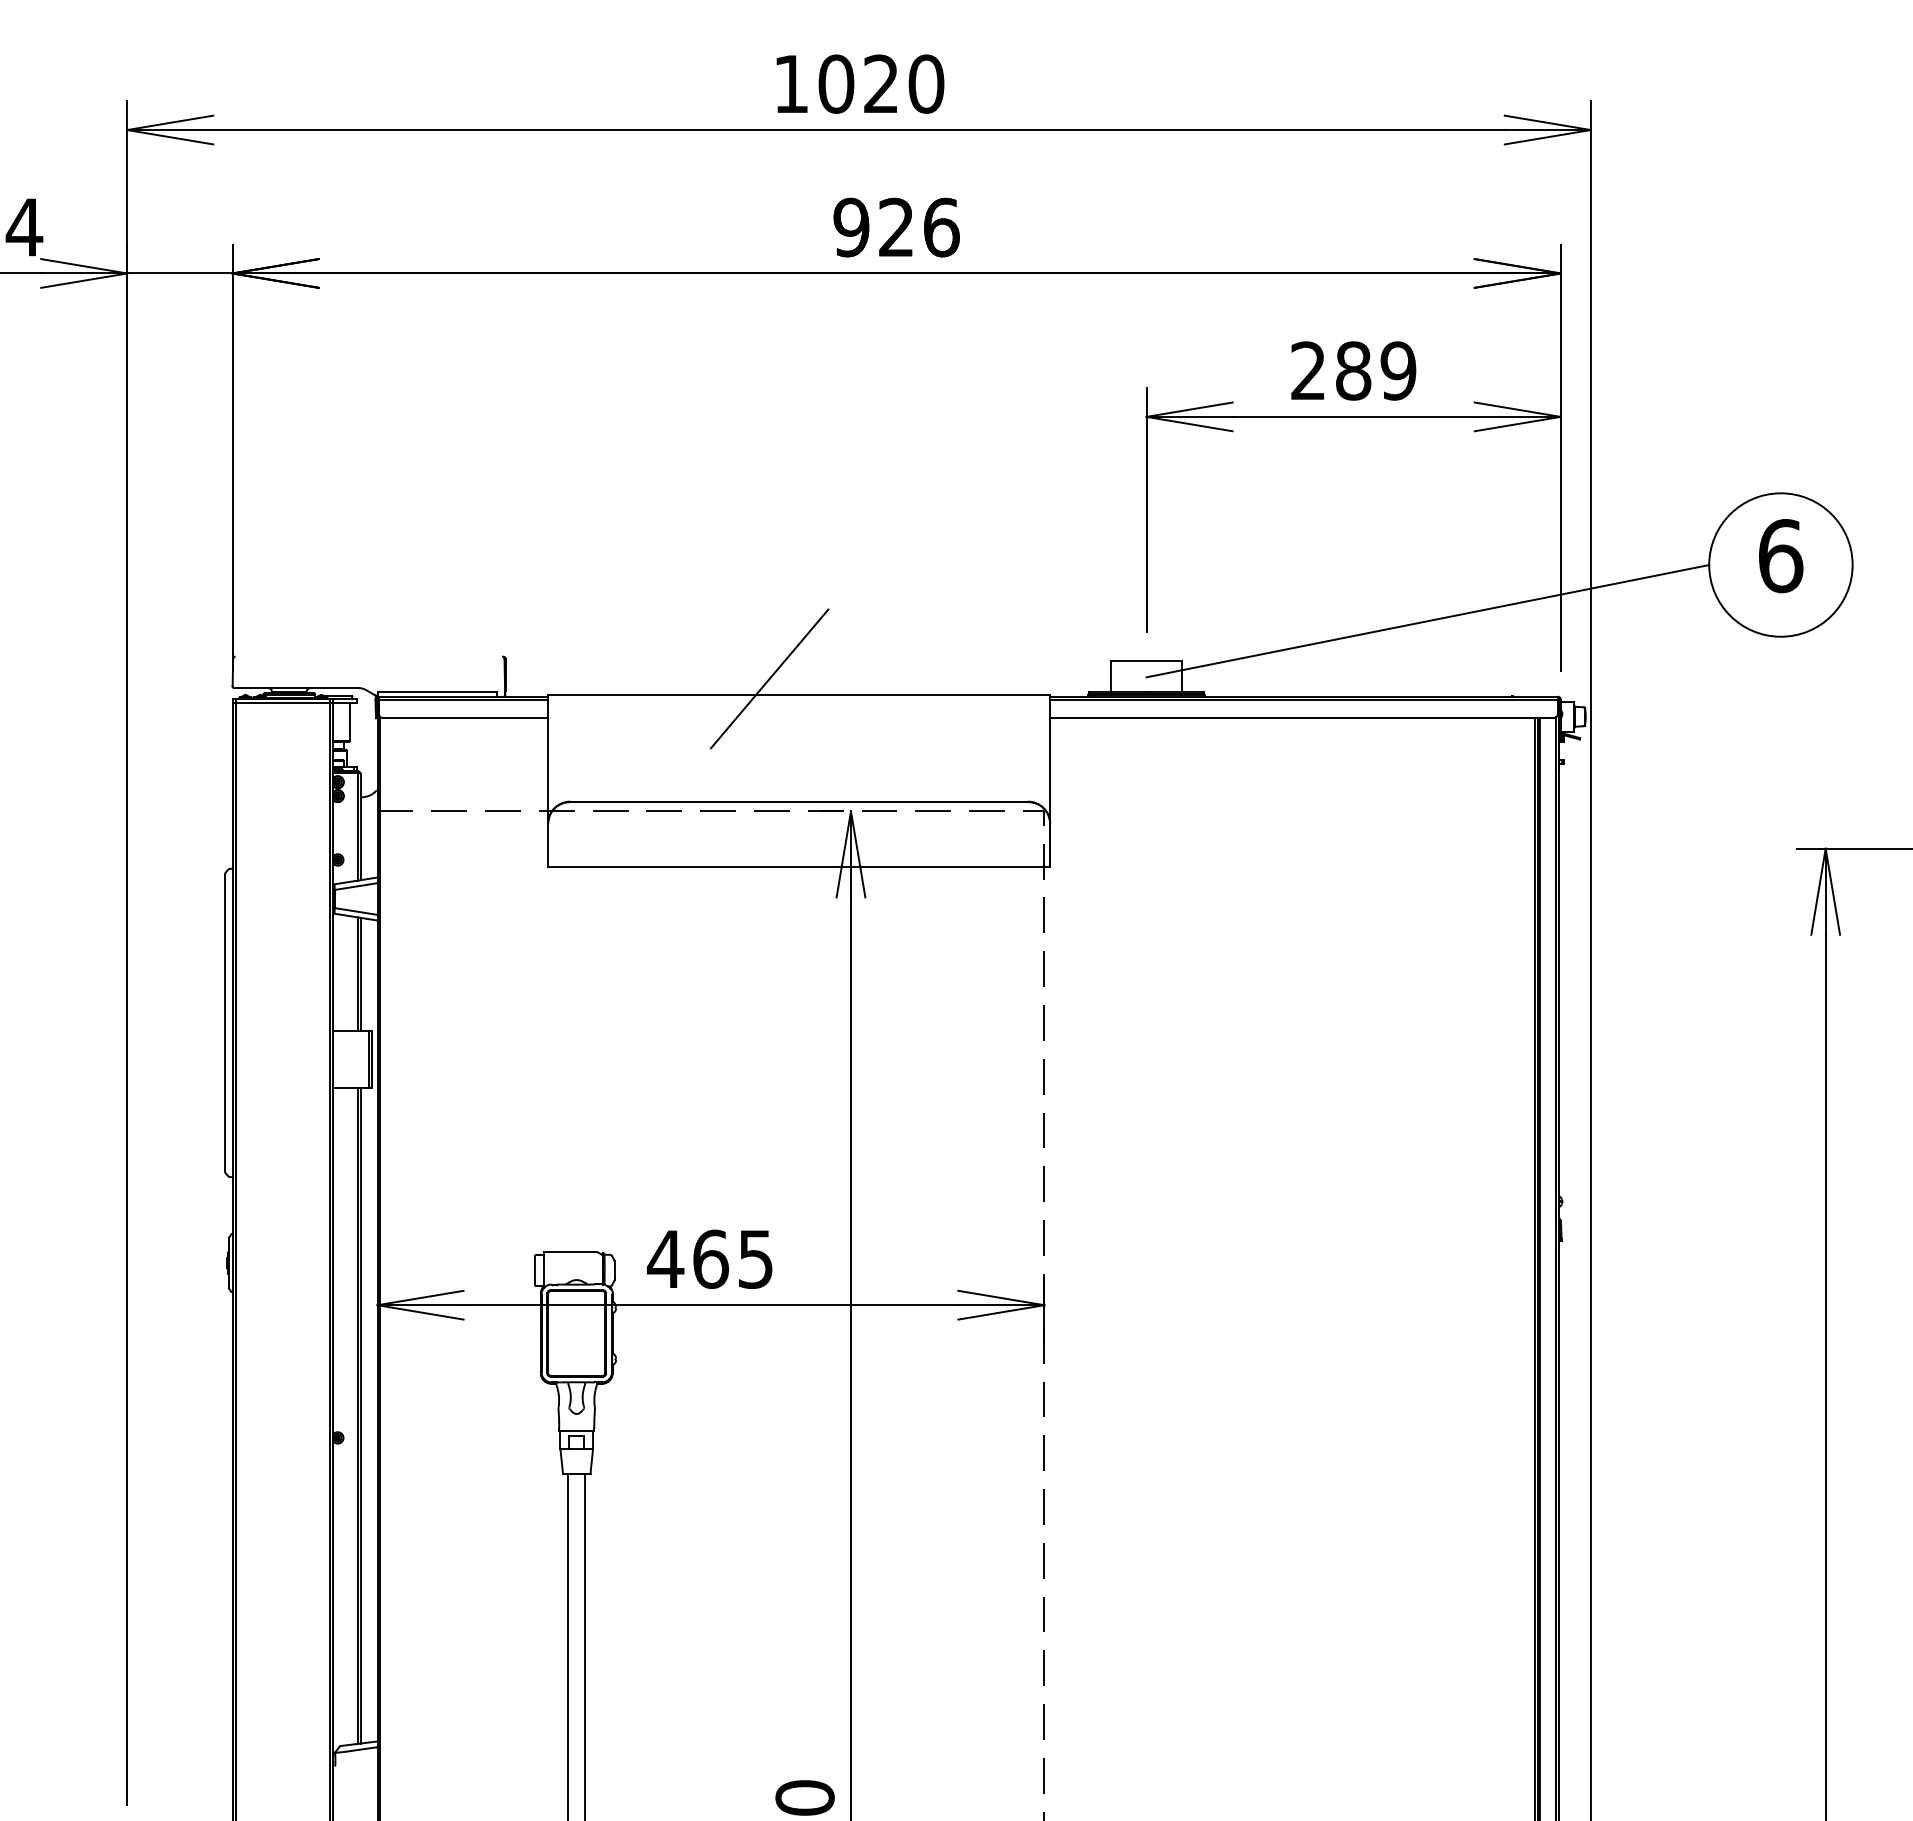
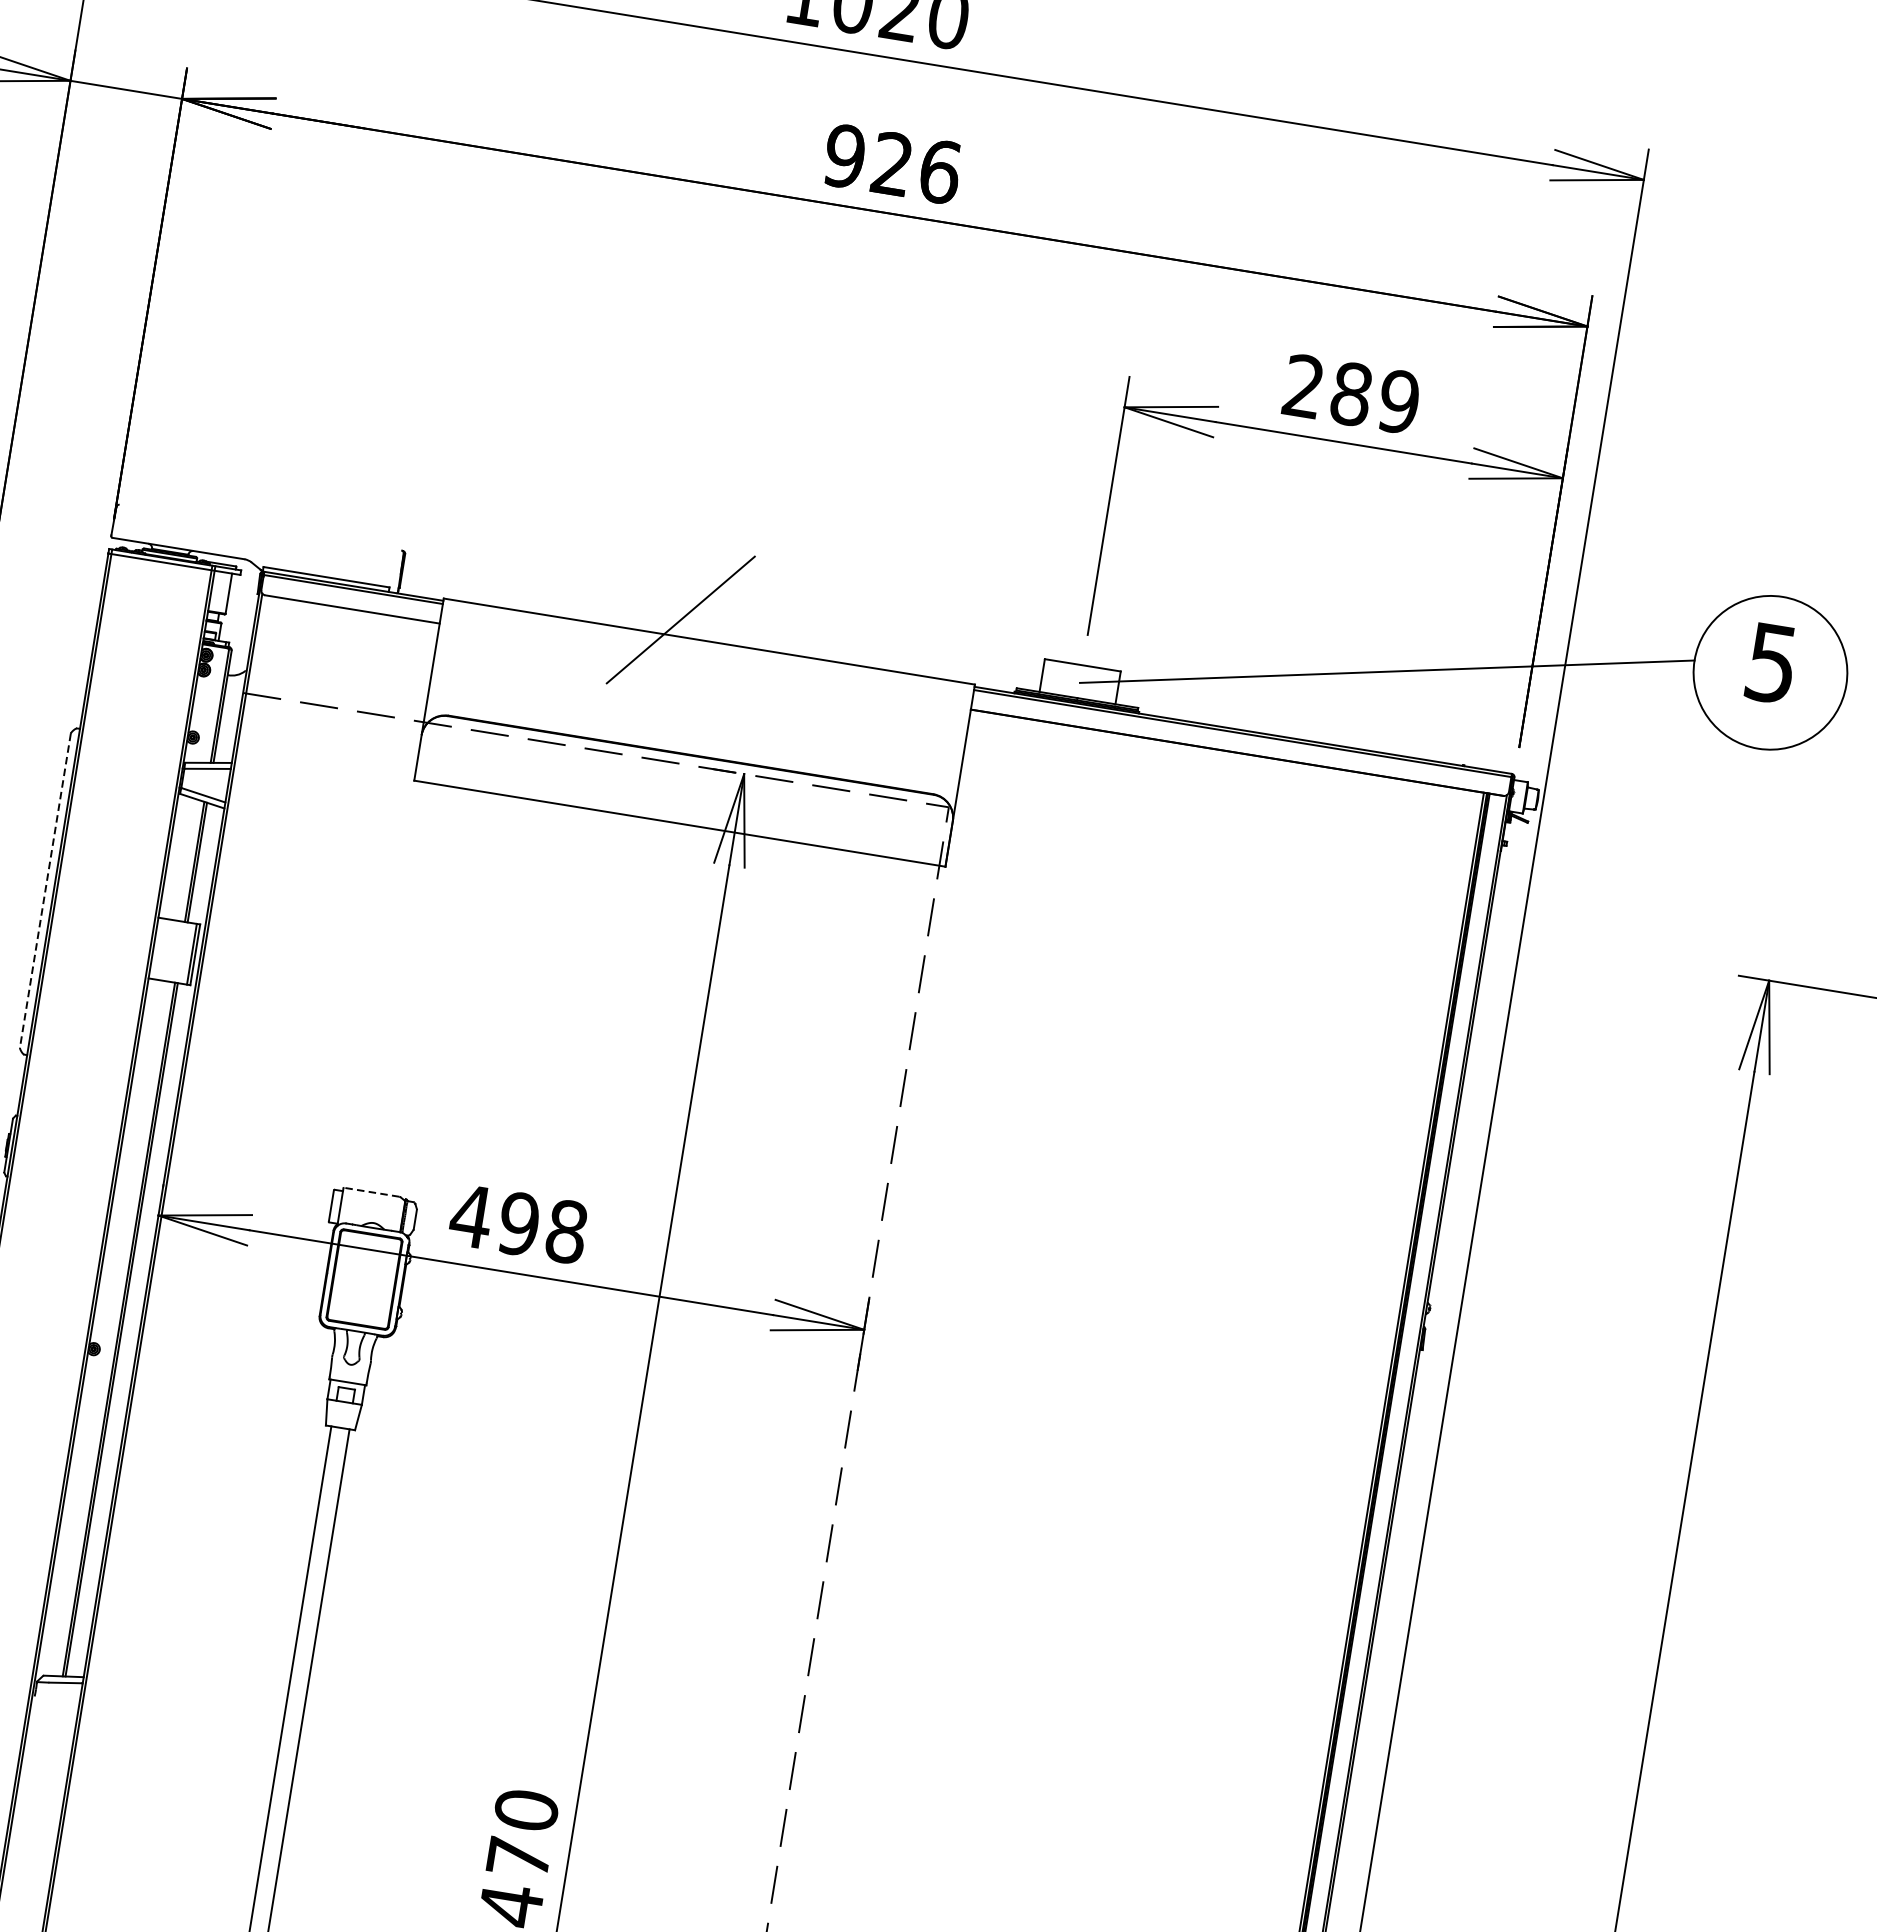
text: (1781, 556) -> (1772, 663), 6 -> 5
line: (224, 1023) -> (44, 891), solid -> dashed
line: (570, 1252) -> (371, 1192), solid -> dashed
text: (733, 1259) -> (543, 1228), 465 -> 498

